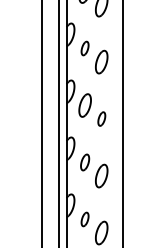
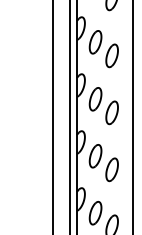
part: (84, 48) -> (94, 42), size x1.67
part: (101, 118) -> (111, 112), size x1.67
part: (84, 162) -> (94, 156), size x1.43
part: (84, 219) -> (94, 213), size x1.67

